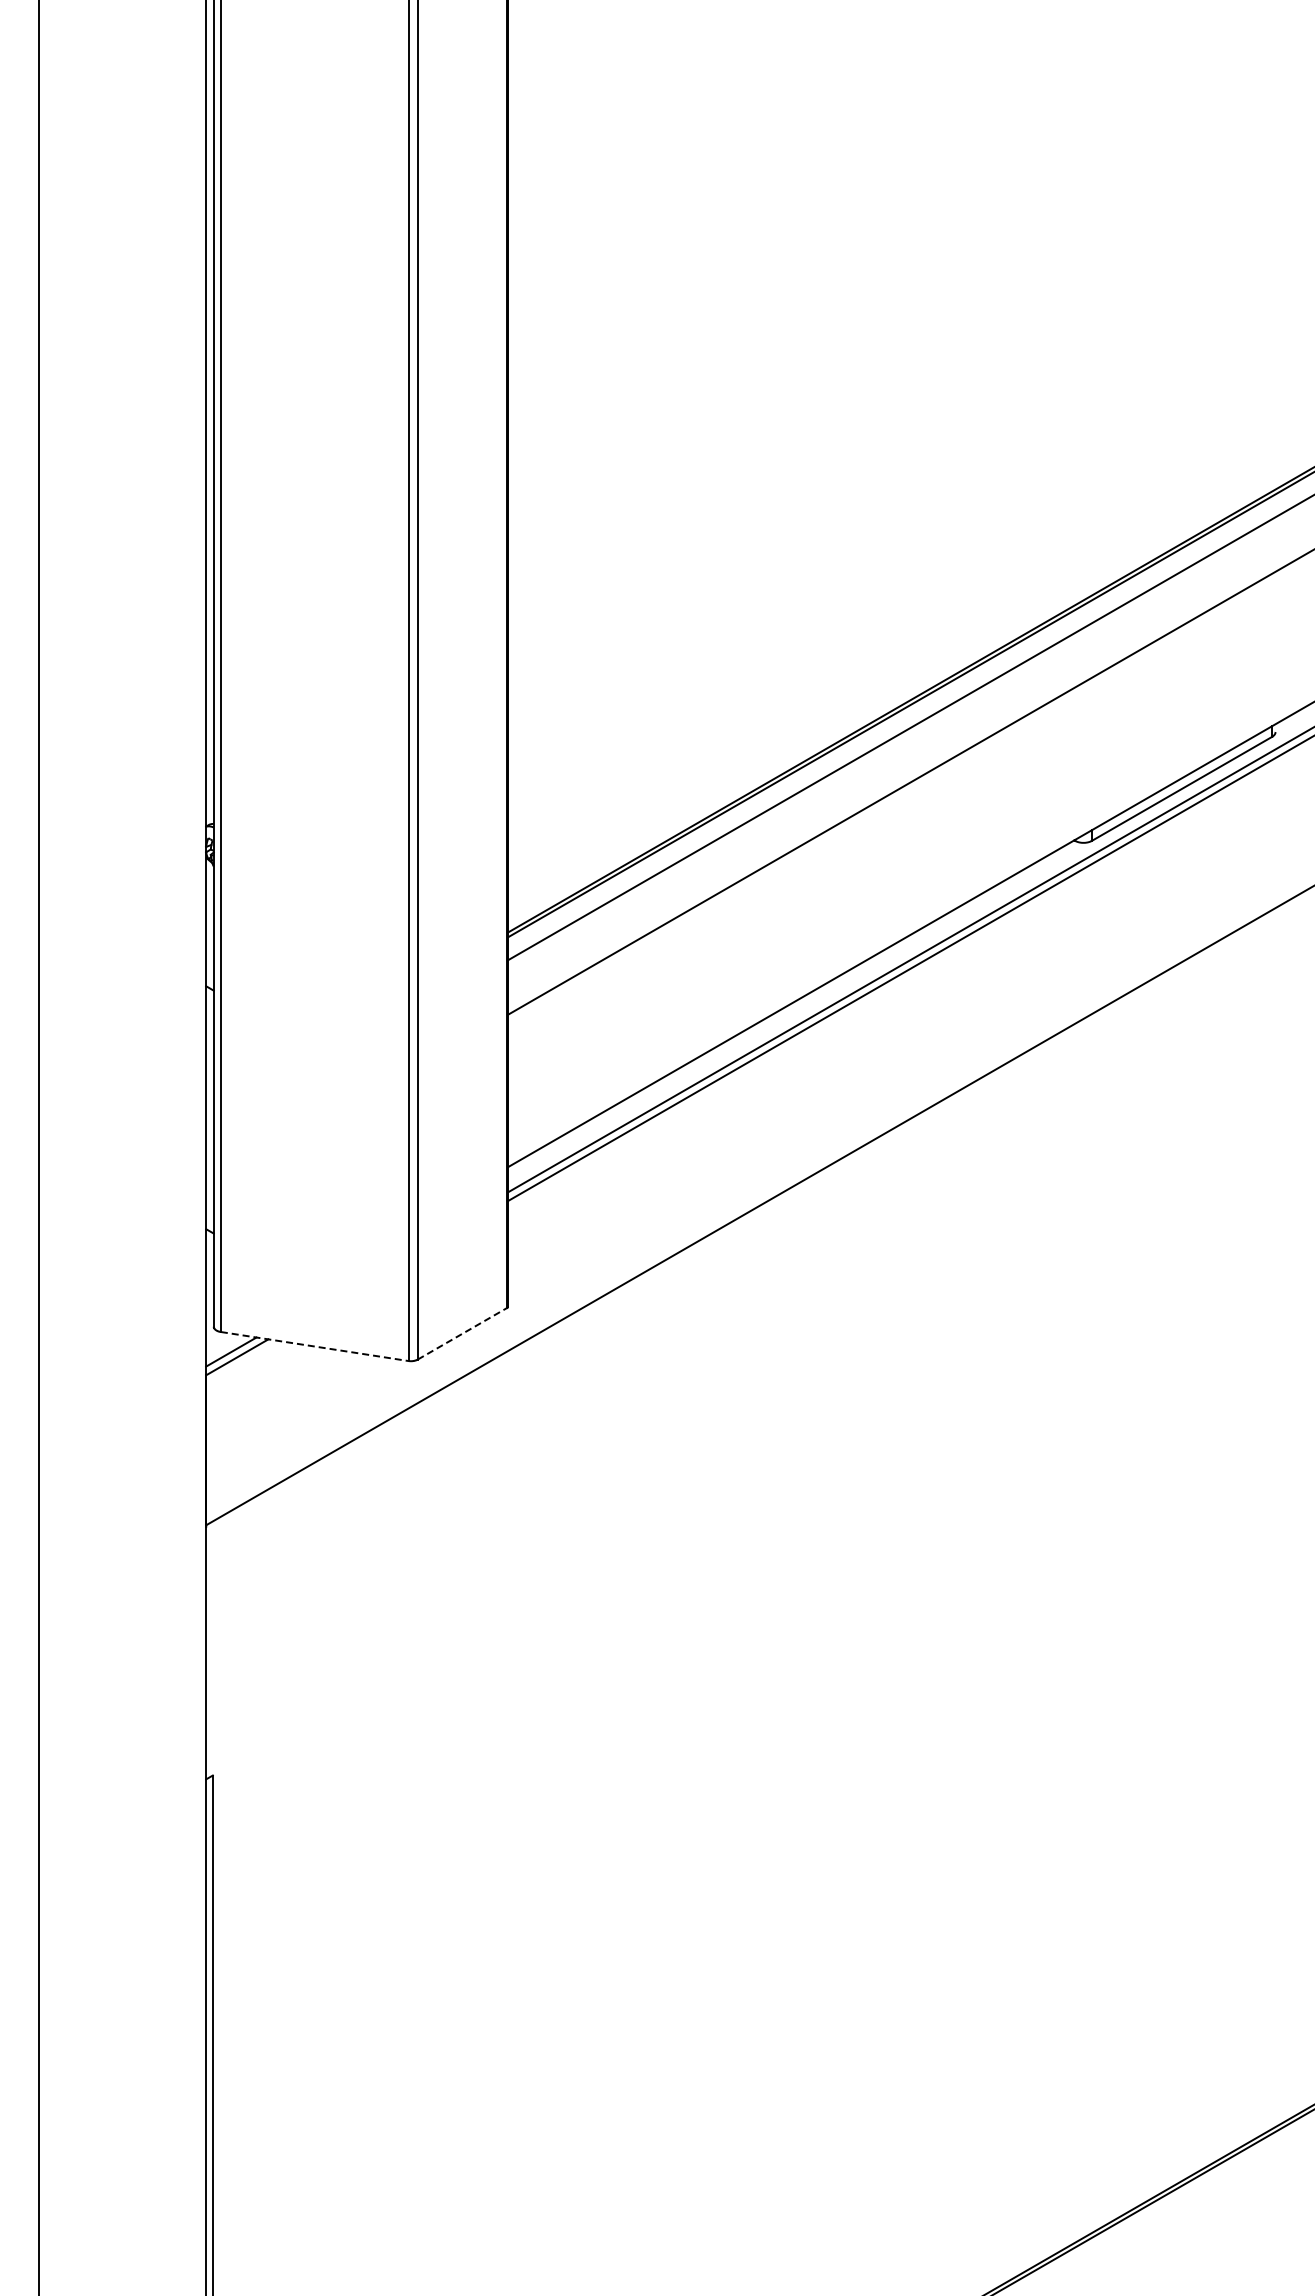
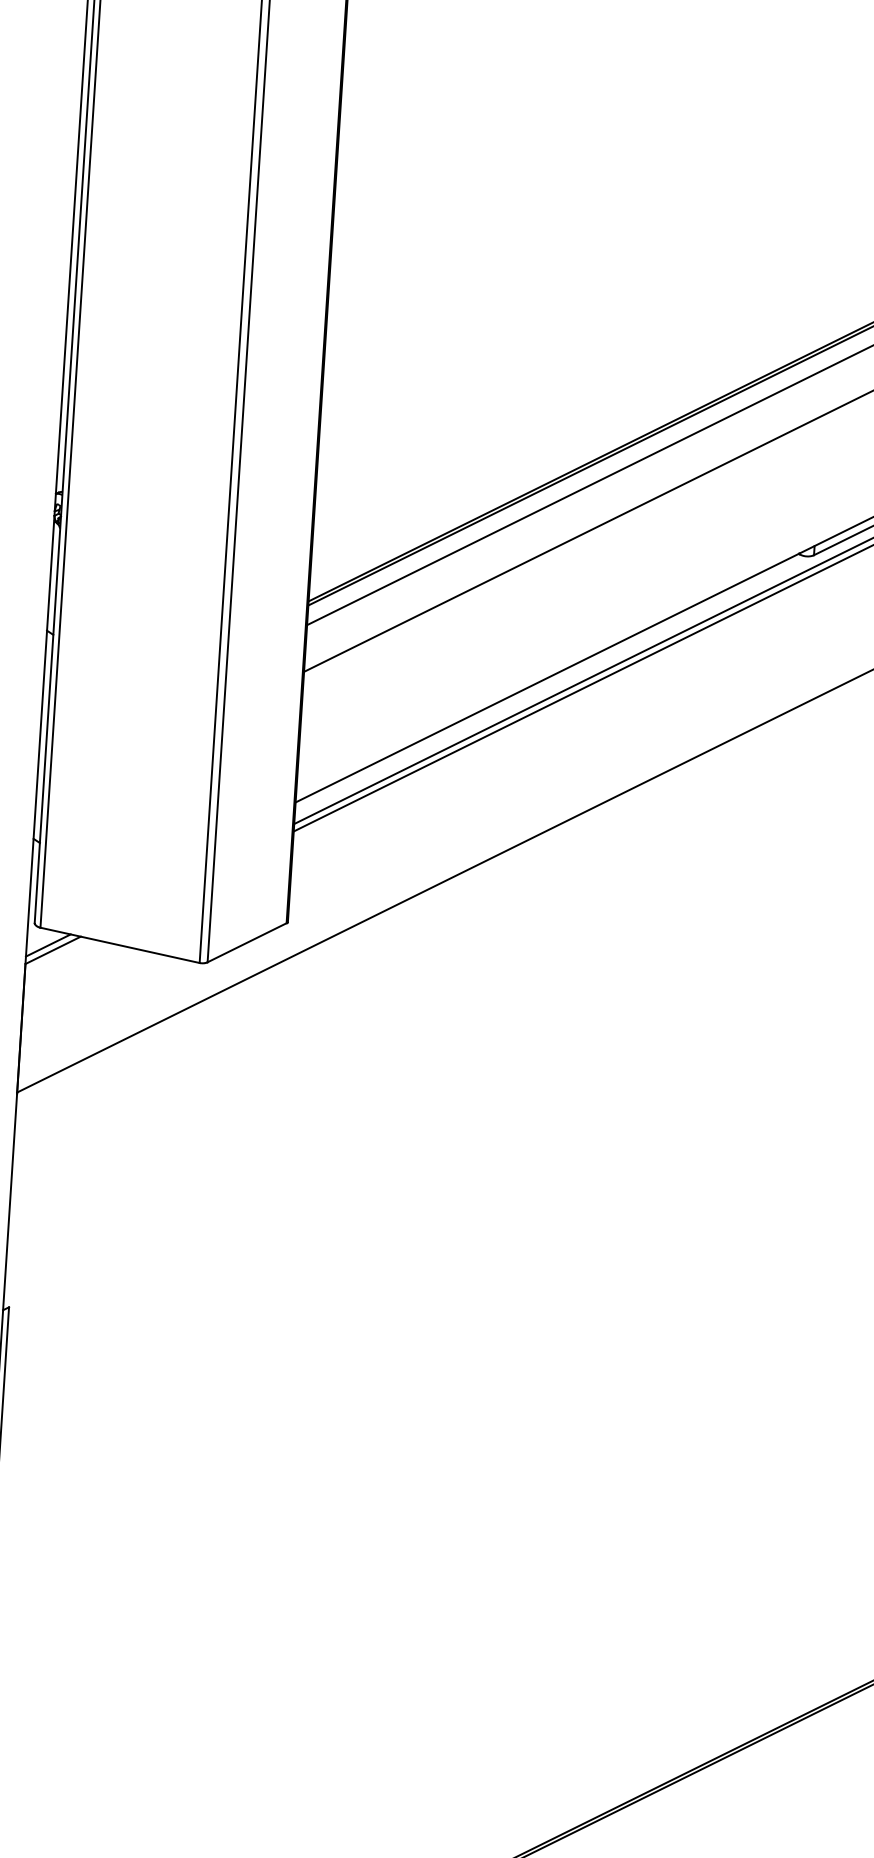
line: (462, 1333) -> (247, 942), dashed -> solid
line: (314, 1346) -> (119, 945), dashed -> solid

